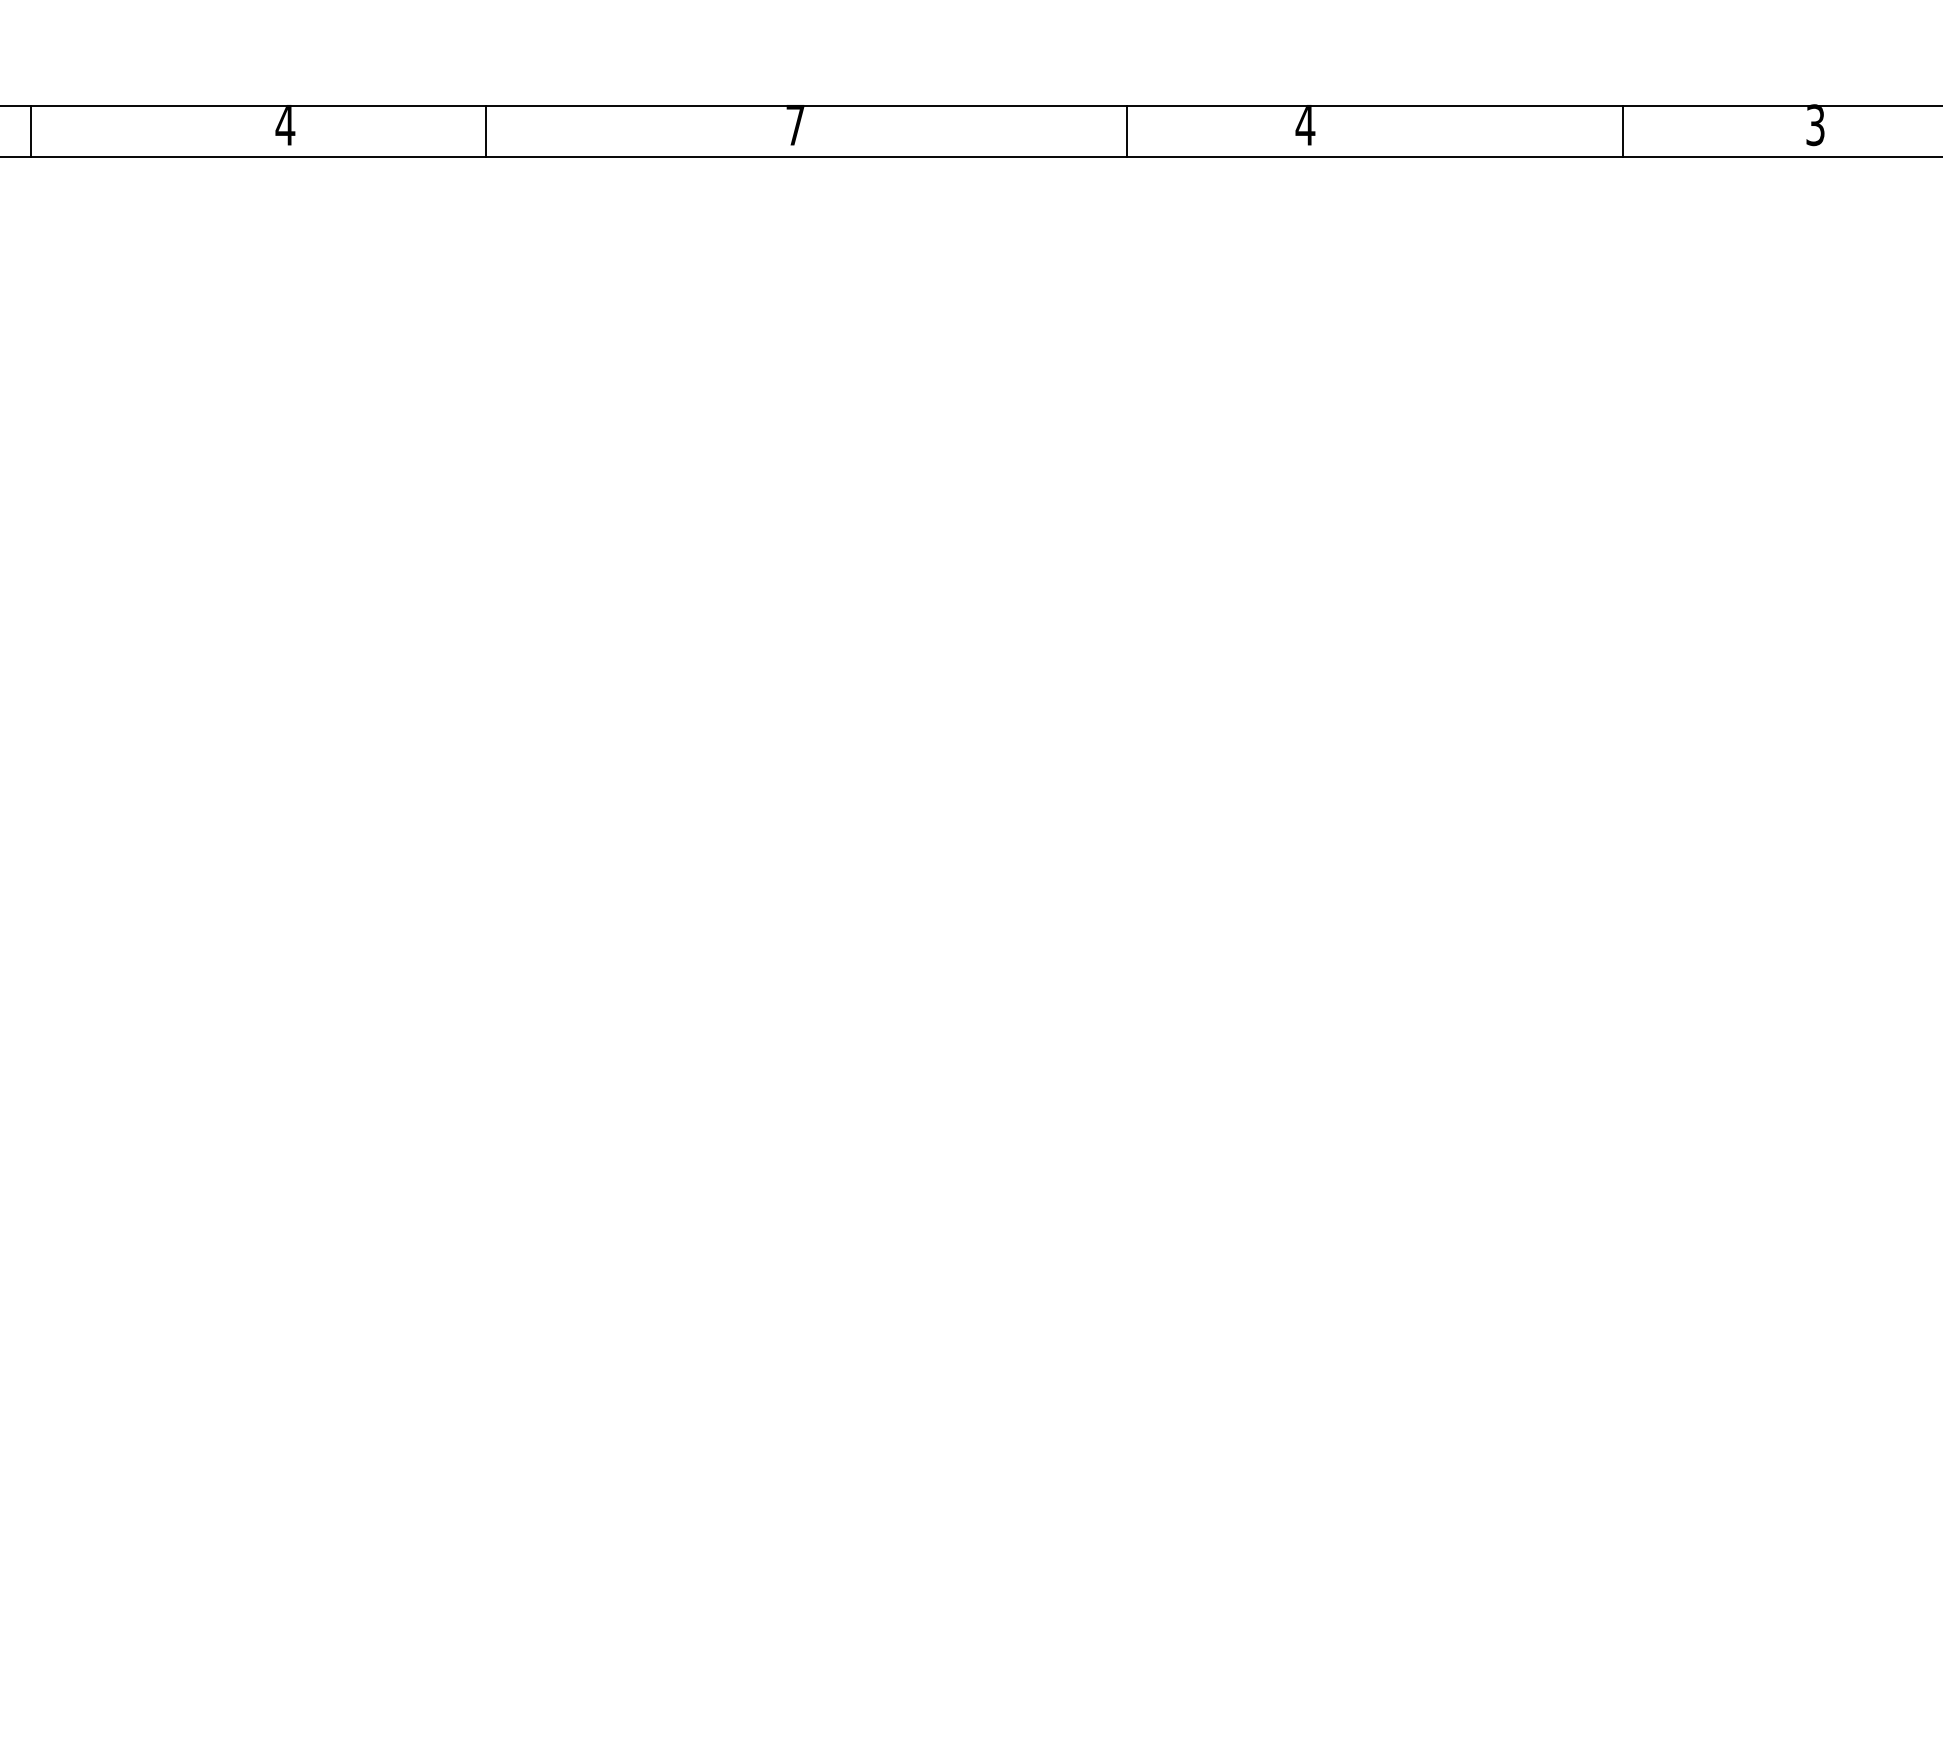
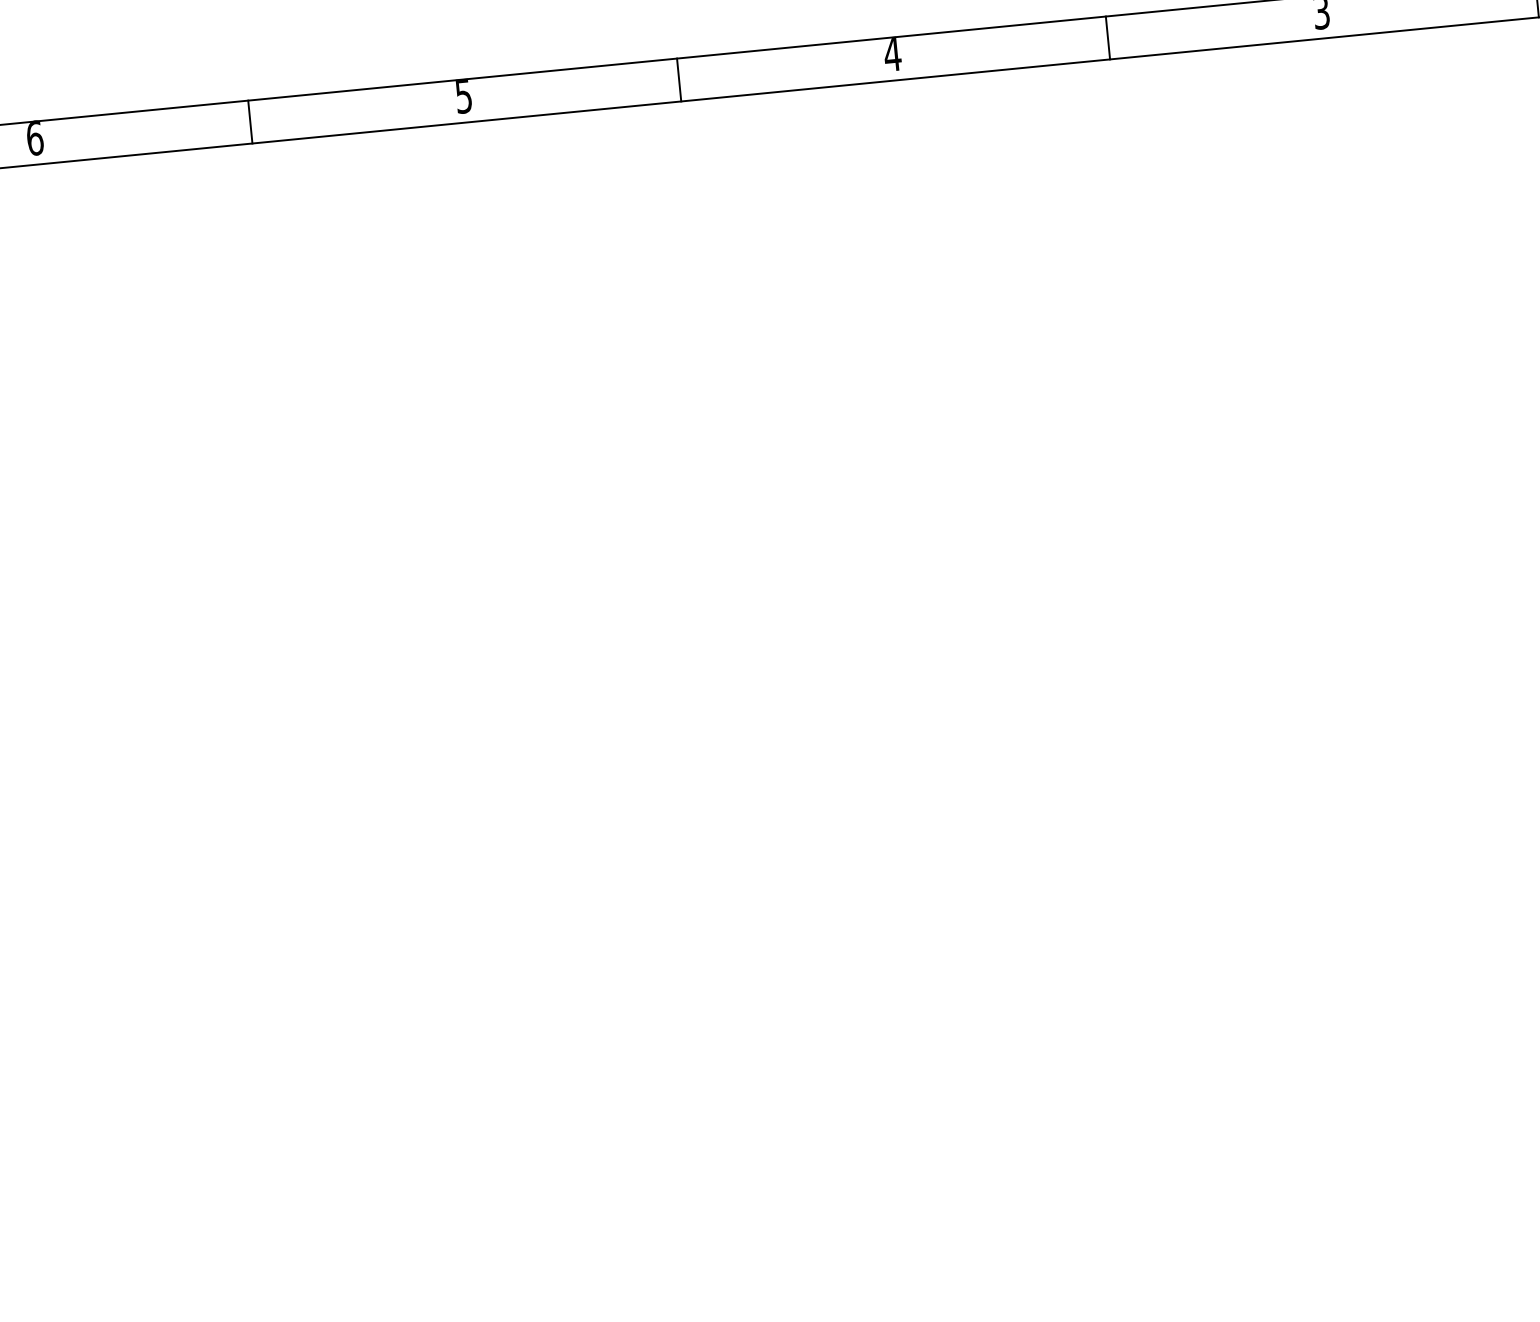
text: (285, 125) -> (35, 138), 4 -> 6
text: (795, 126) -> (463, 97), 7 -> 5
line: (485, 130) -> (249, 121), moved
line: (1126, 130) -> (678, 79), moved
line: (1623, 130) -> (1108, 37), moved

